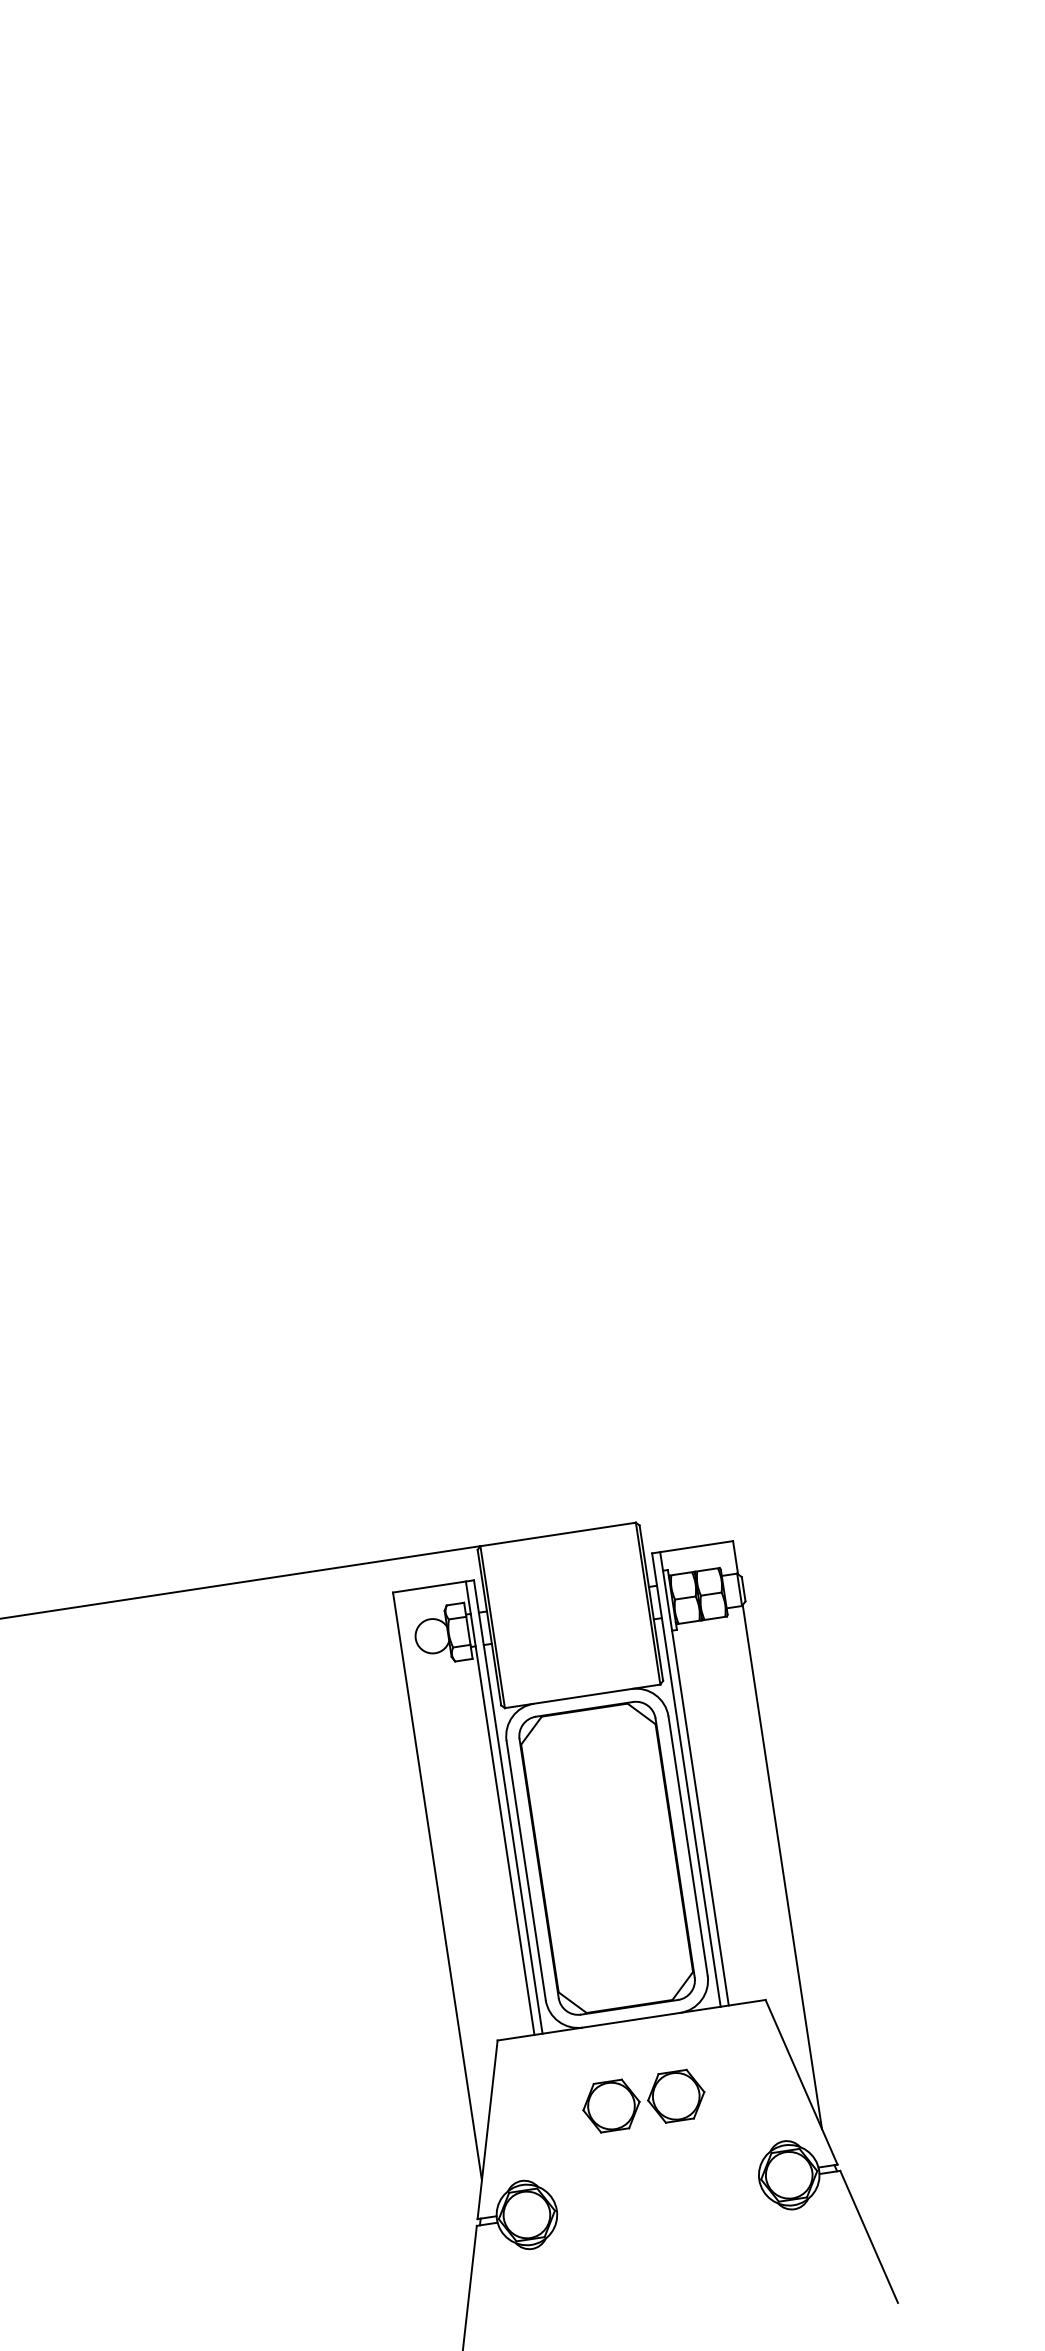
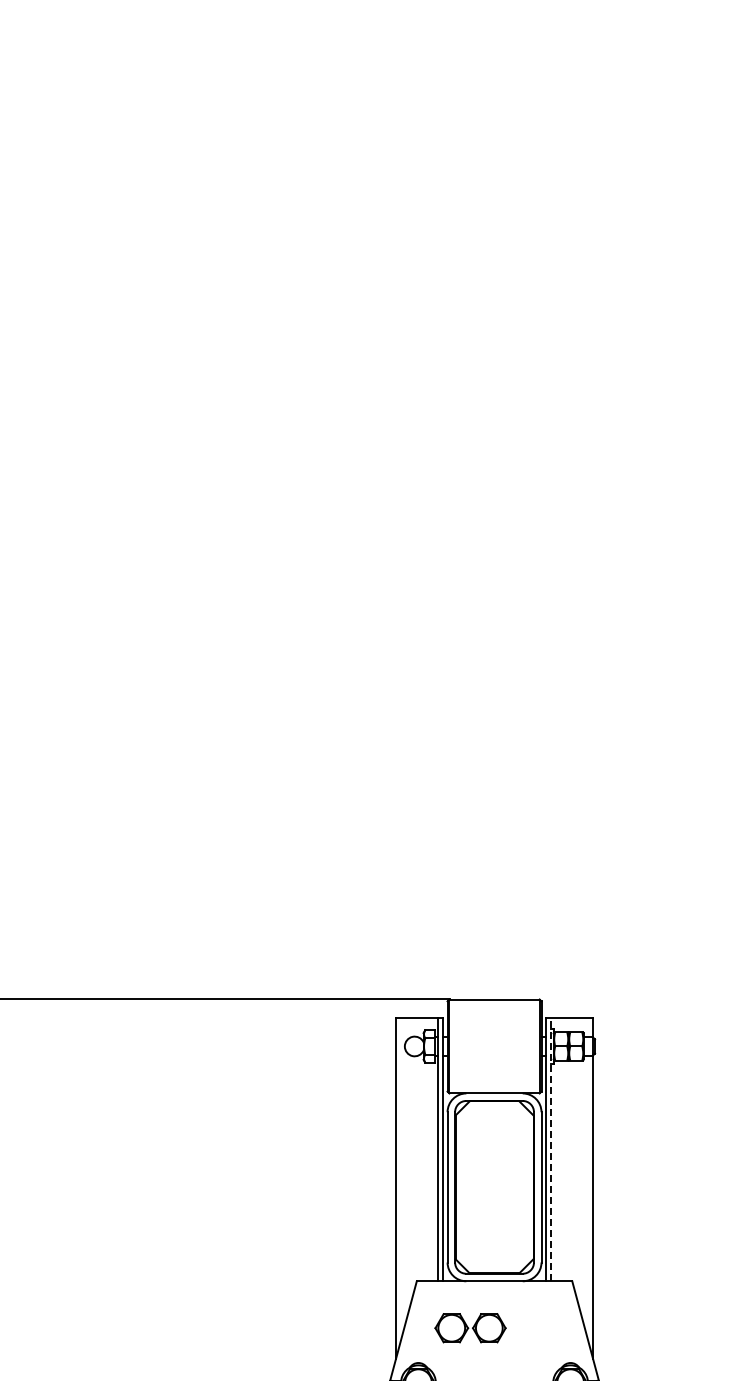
line: (693, 1778) -> (550, 1149), solid -> dashed
part: (643, 2101) -> (470, 1328), moved

